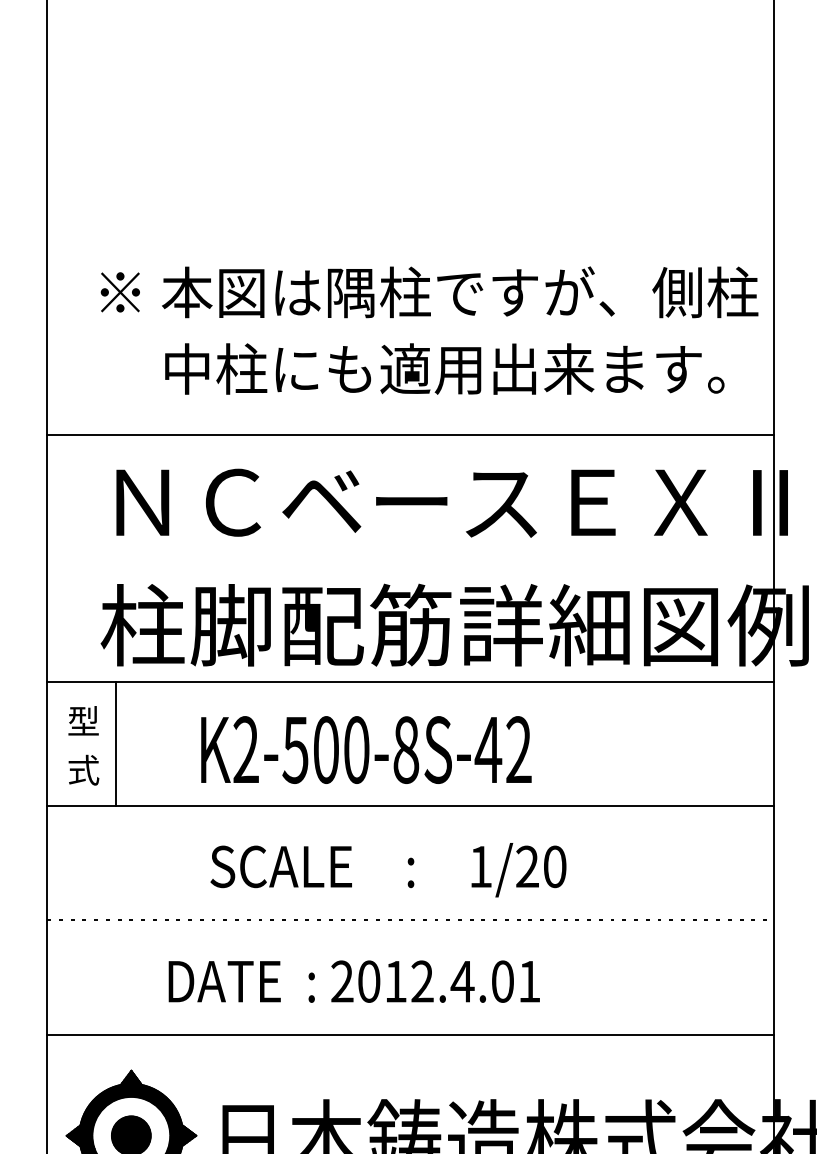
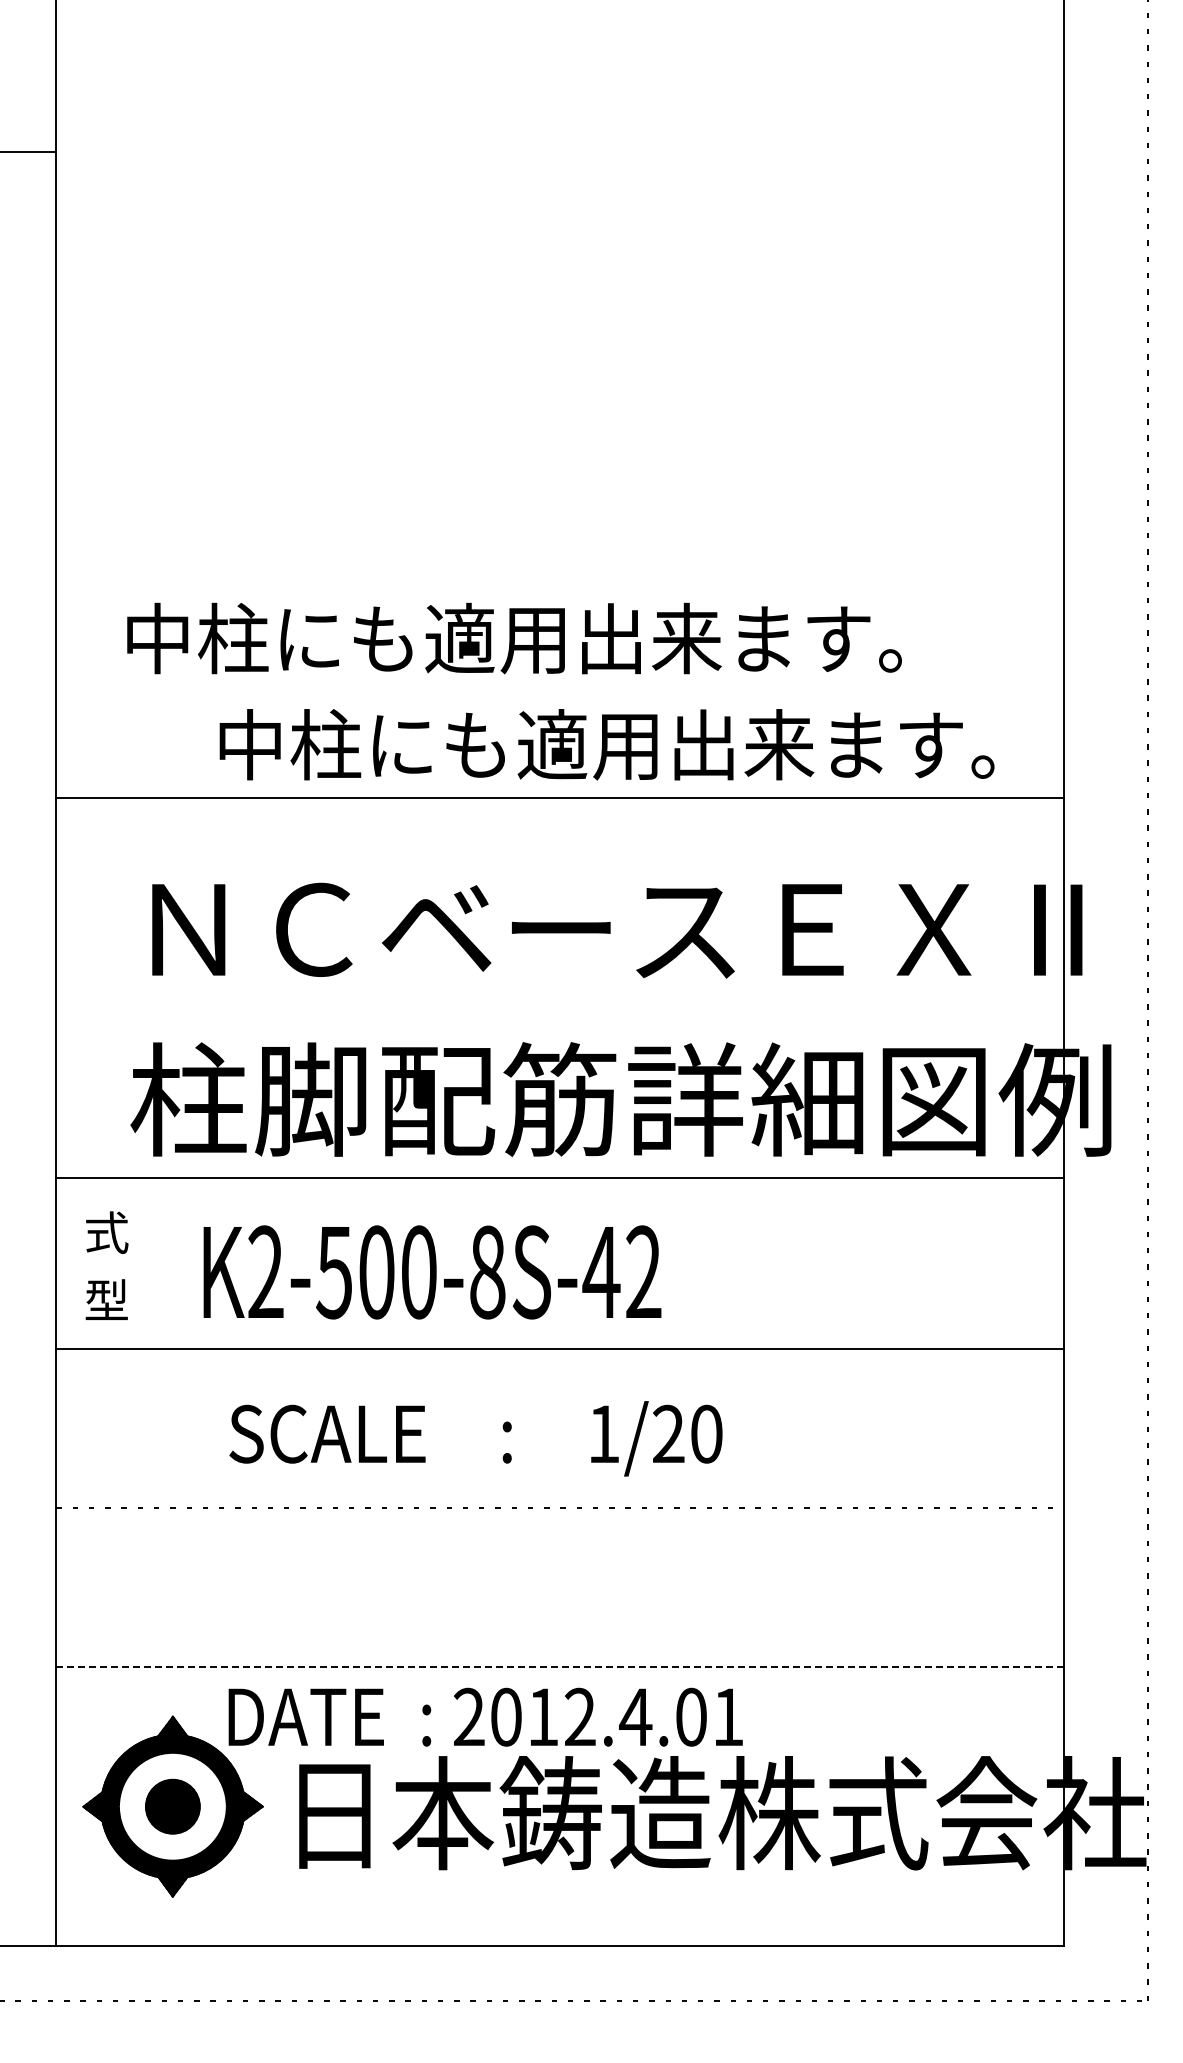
text: (428, 292) -> (584, 638), ※ 本図は隅柱ですが、側柱 -> 中柱にも適用出来ます。
line: (410, 434) -> (559, 797), moved
text: (83, 721) -> (106, 1232), 型 -> 式
line: (115, 743) -> (151, 1263), removed
text: (366, 750) -> (432, 1272), moved
text: (83, 770) -> (106, 1300), 式 -> 型
text: (388, 869) -> (475, 1438), moved
text: (354, 981) -> (485, 1716), moved
line: (410, 1035) -> (559, 1667), solid -> dashed

